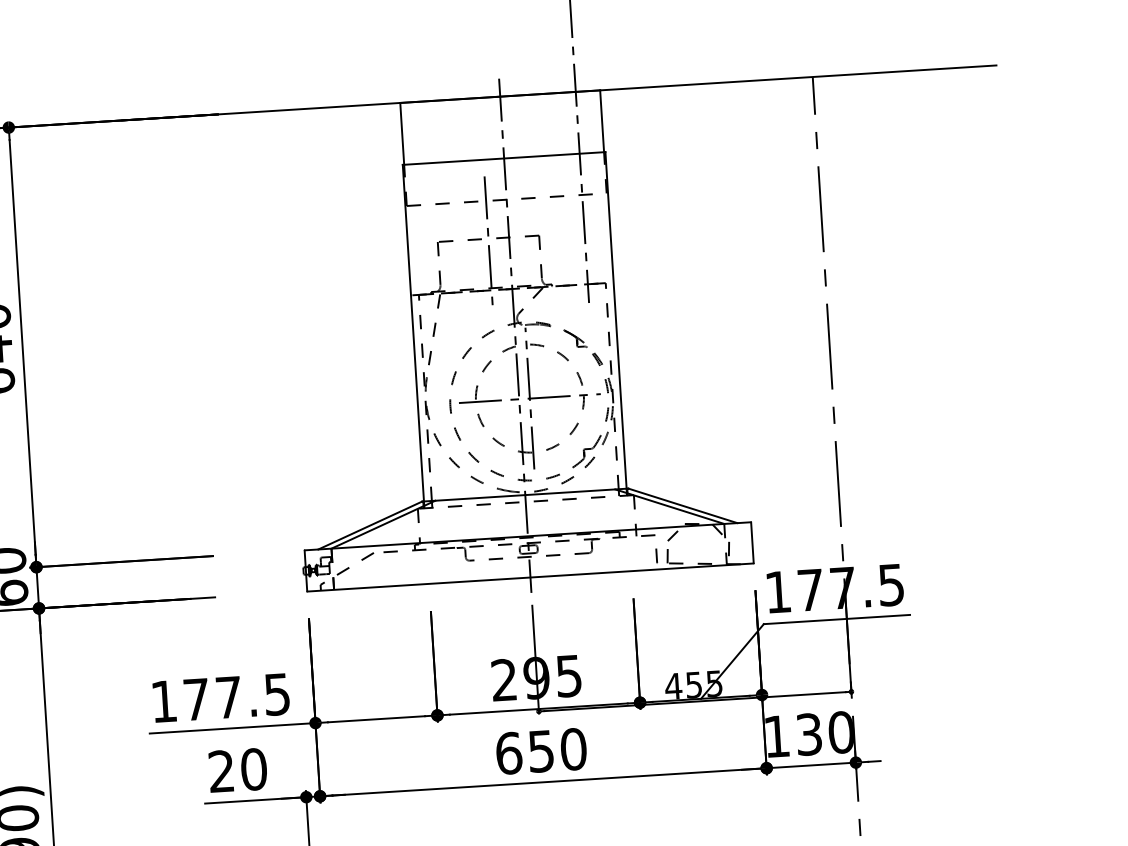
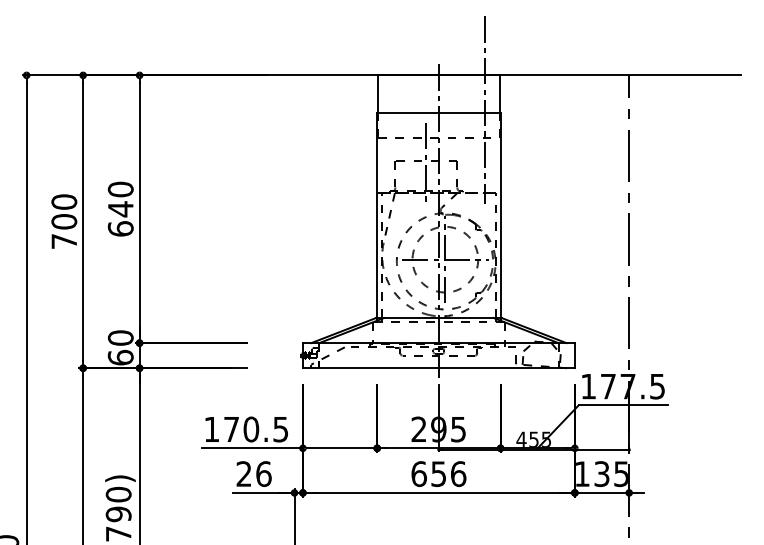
text: (229, 697) -> (251, 429), 177.5 -> 170.5
text: (839, 733) -> (620, 474), 130 -> 135
text: (573, 748) -> (458, 473), 650 -> 656
text: (253, 768) -> (263, 473), 20 -> 26

